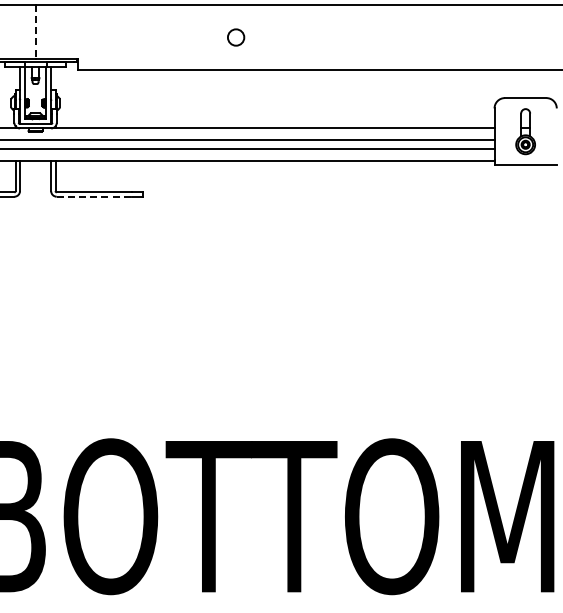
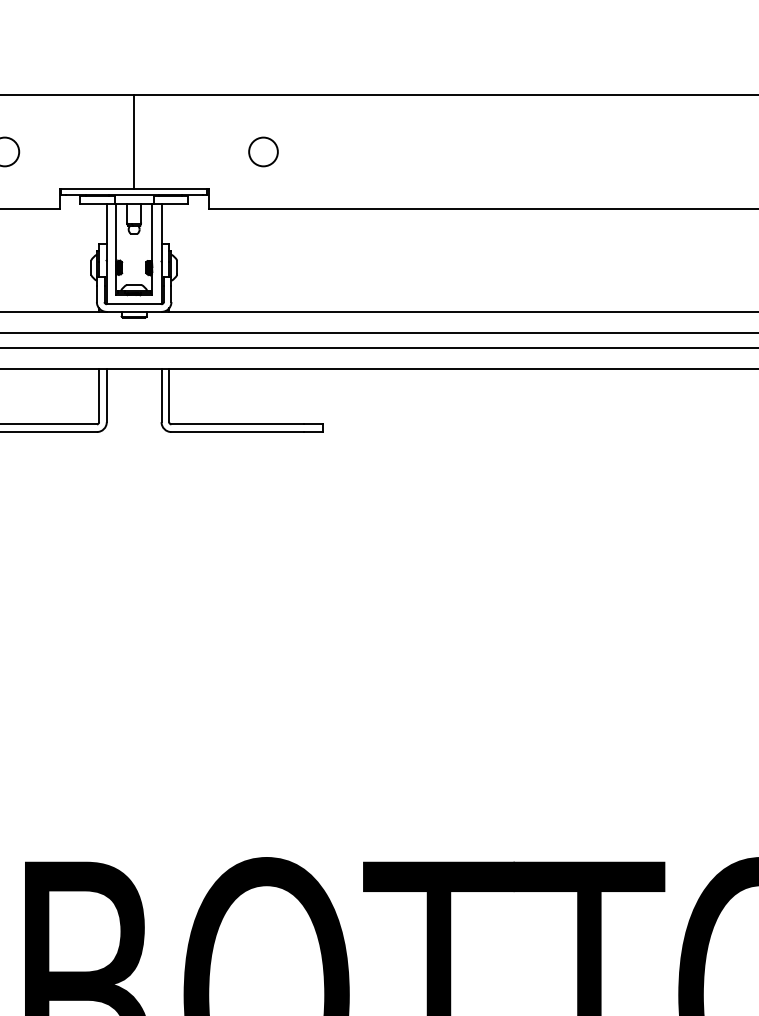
line: (35, 31) -> (134, 141), dashed -> solid
circle: (236, 37) -> (264, 151), moved
line: (94, 196) -> (237, 431), dashed -> solid

